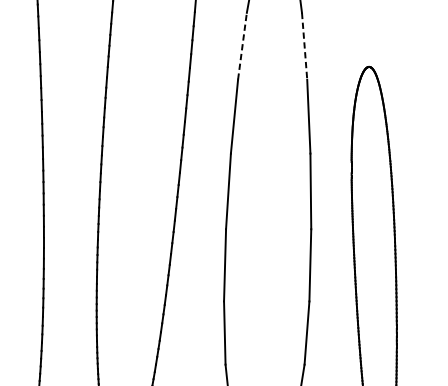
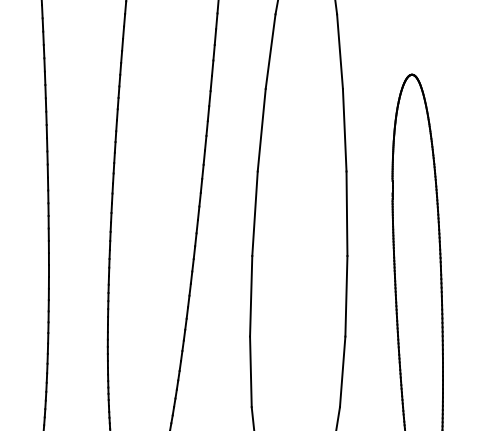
line: (242, 46) -> (270, 51), dashed -> solid
line: (305, 47) -> (340, 52), dashed -> solid

